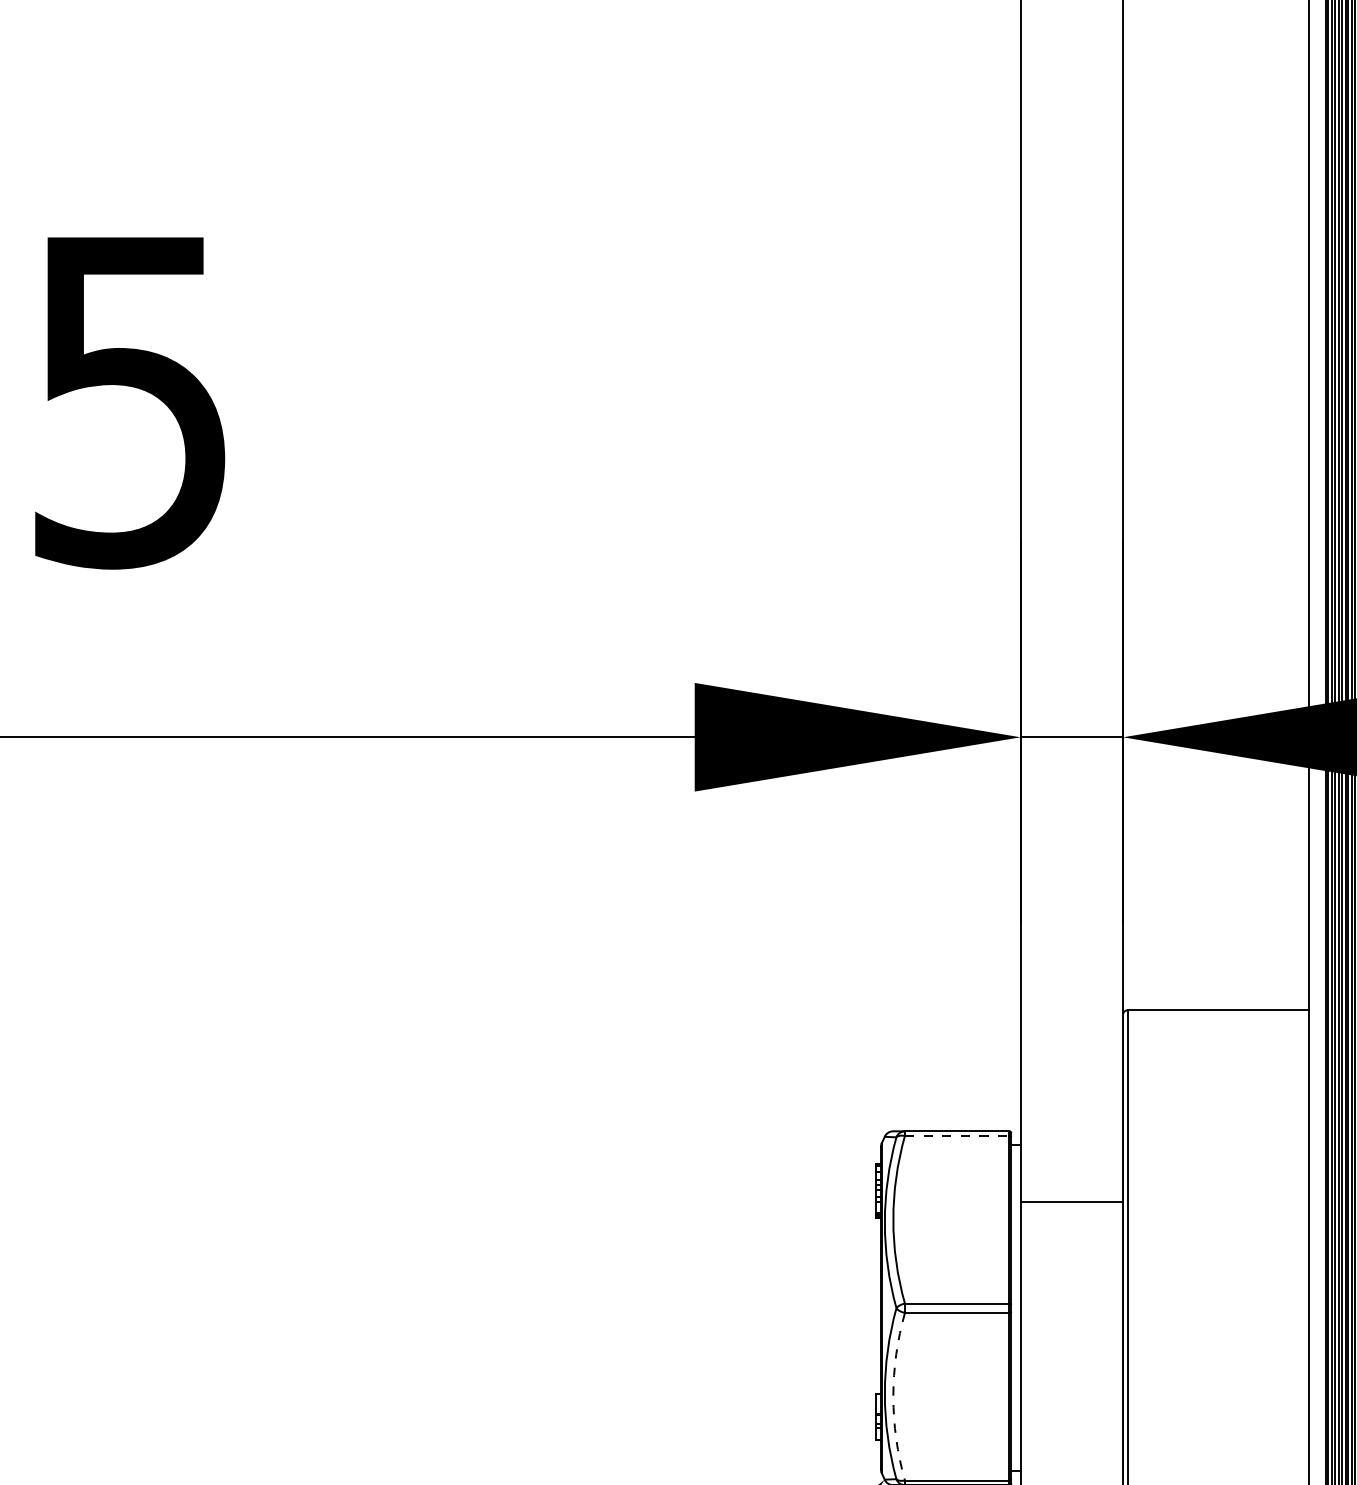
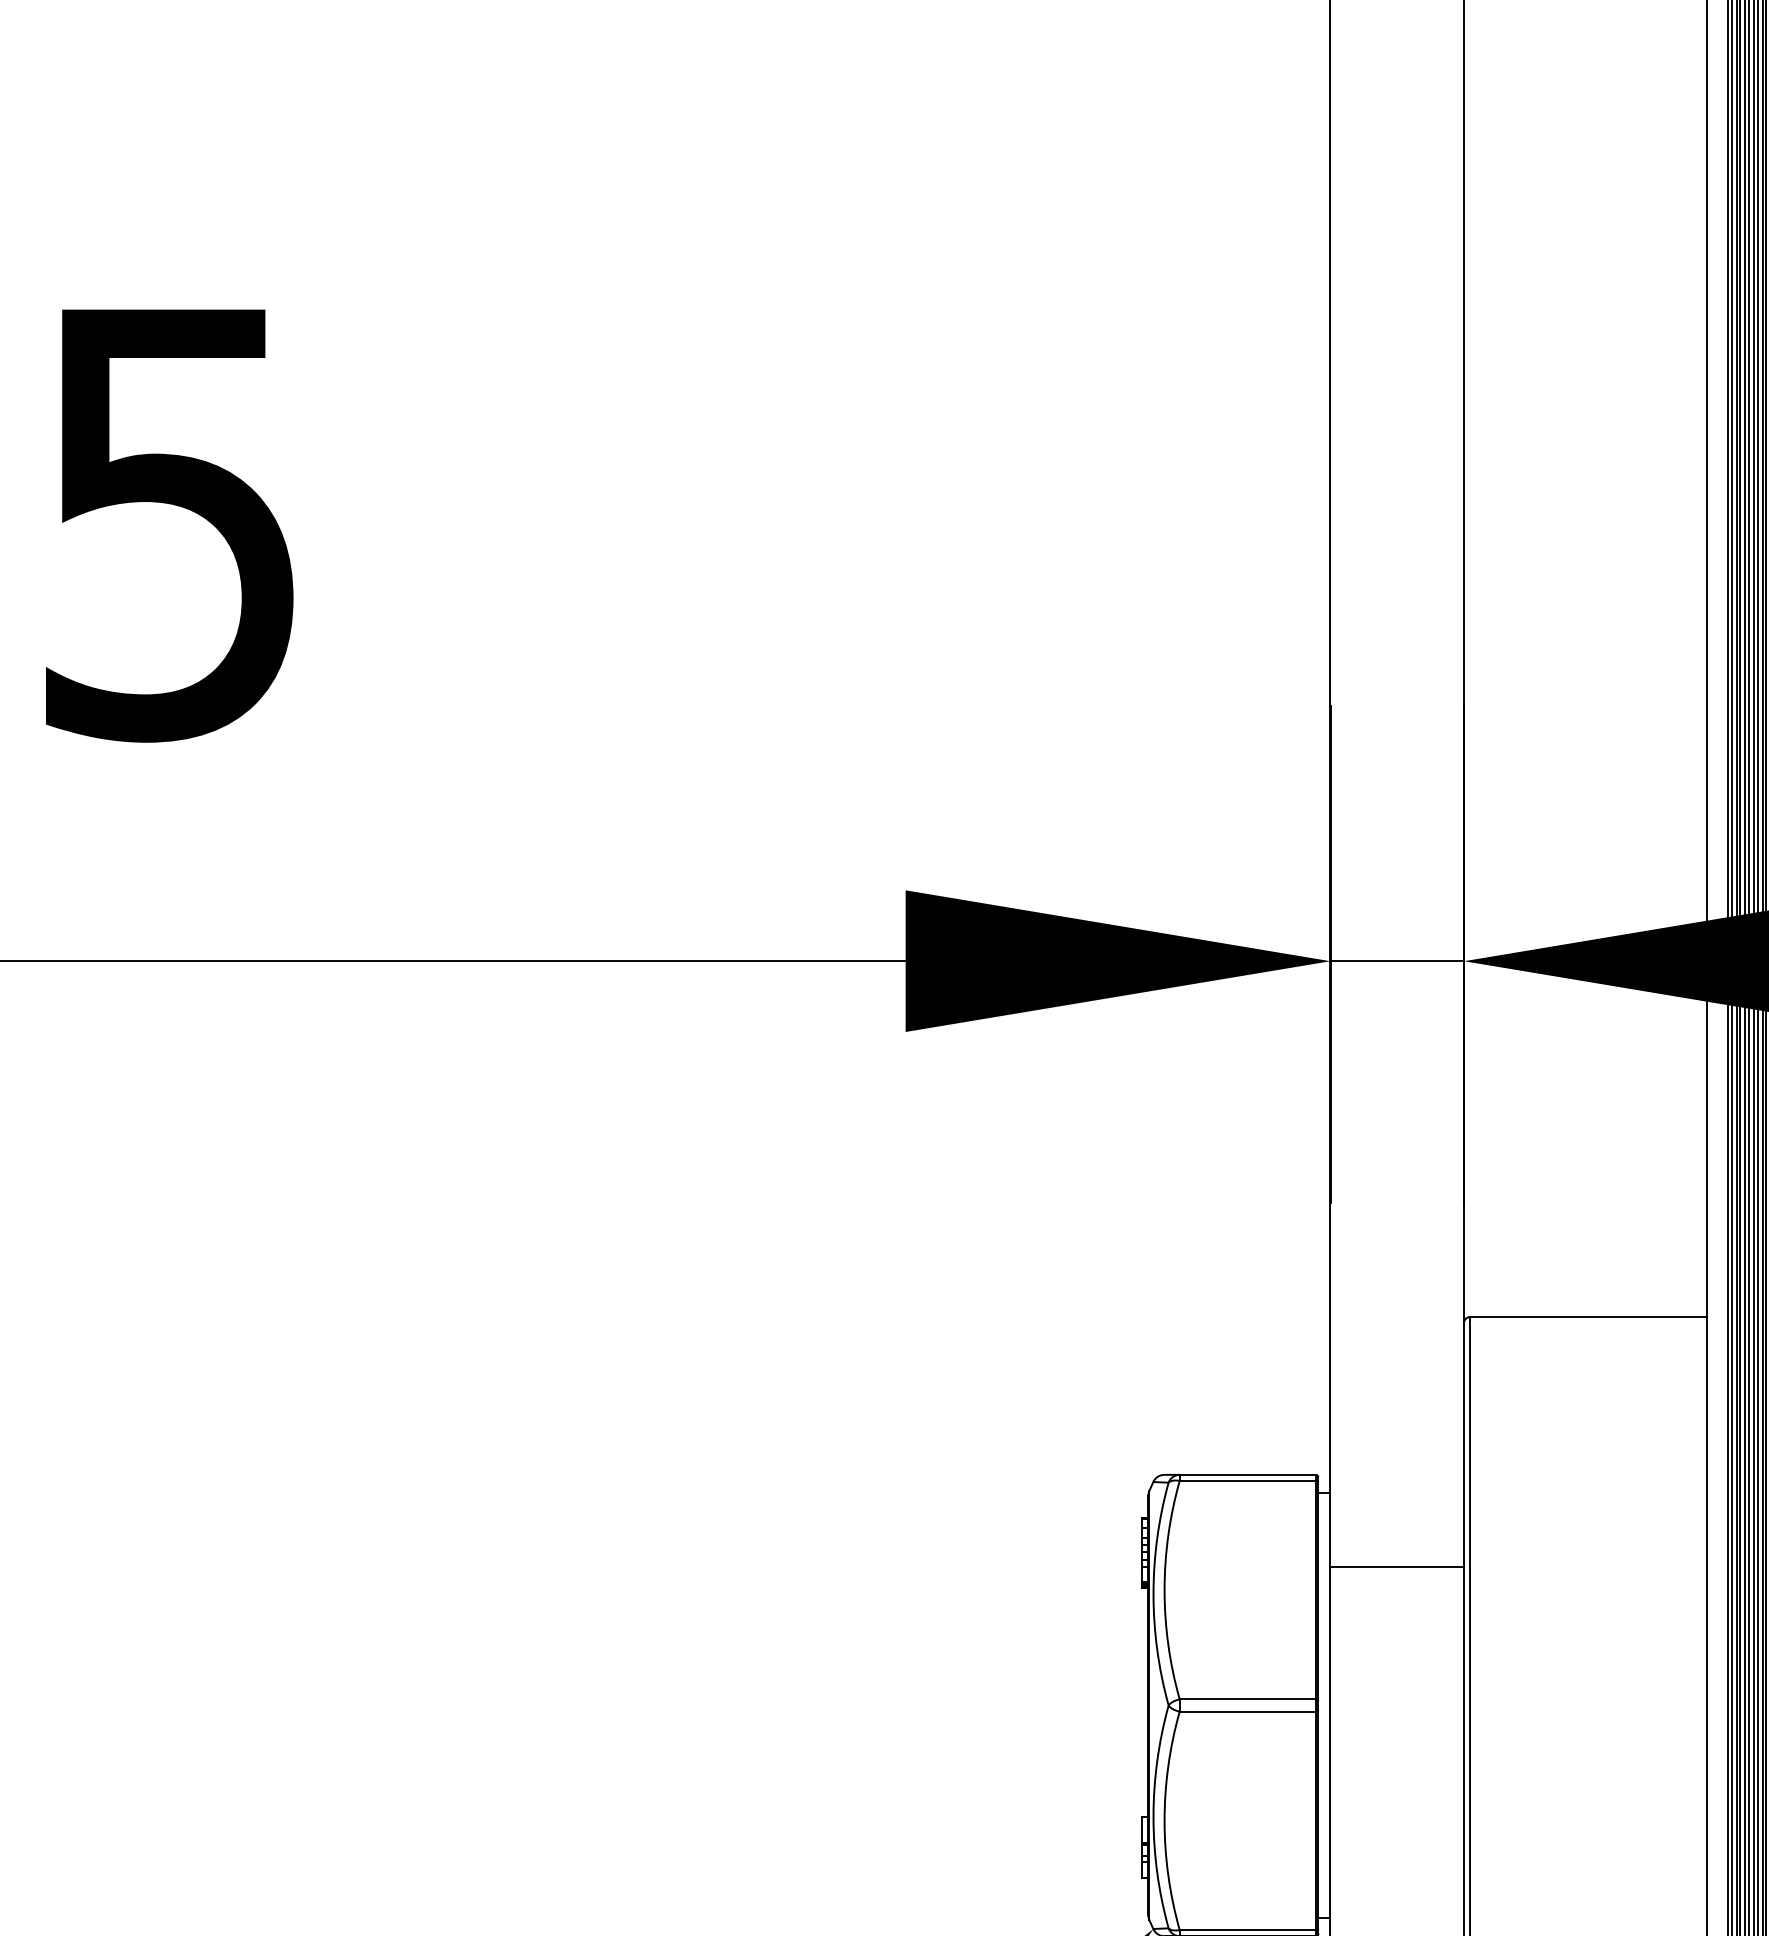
line: (957, 1135) -> (1248, 1480), dashed -> solid
arc: (893, 1396) -> (1164, 1820), dashed -> solid

